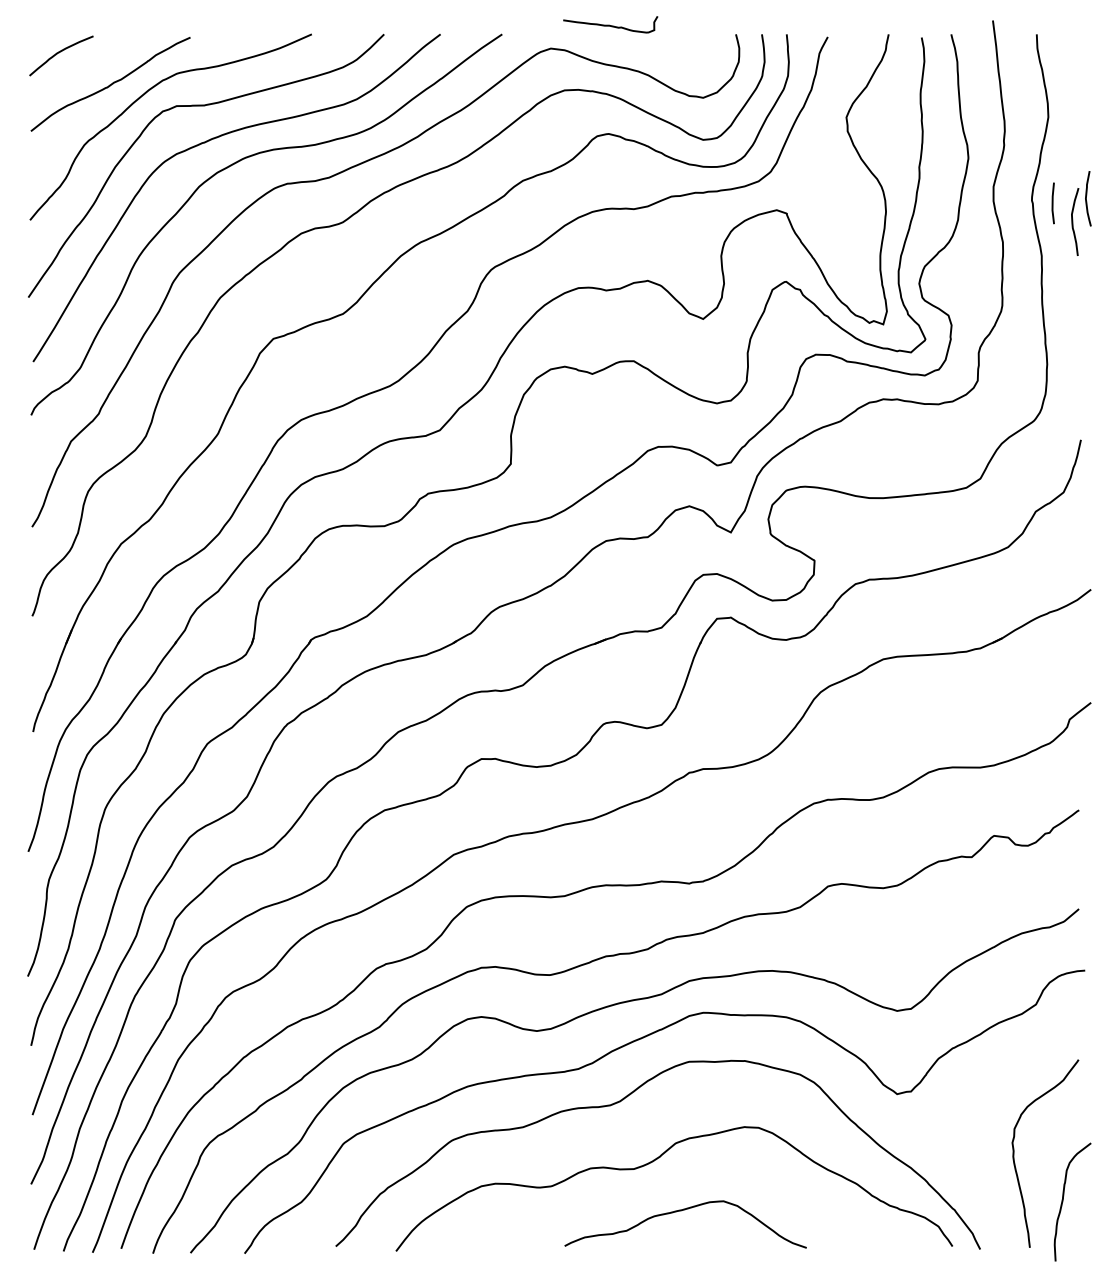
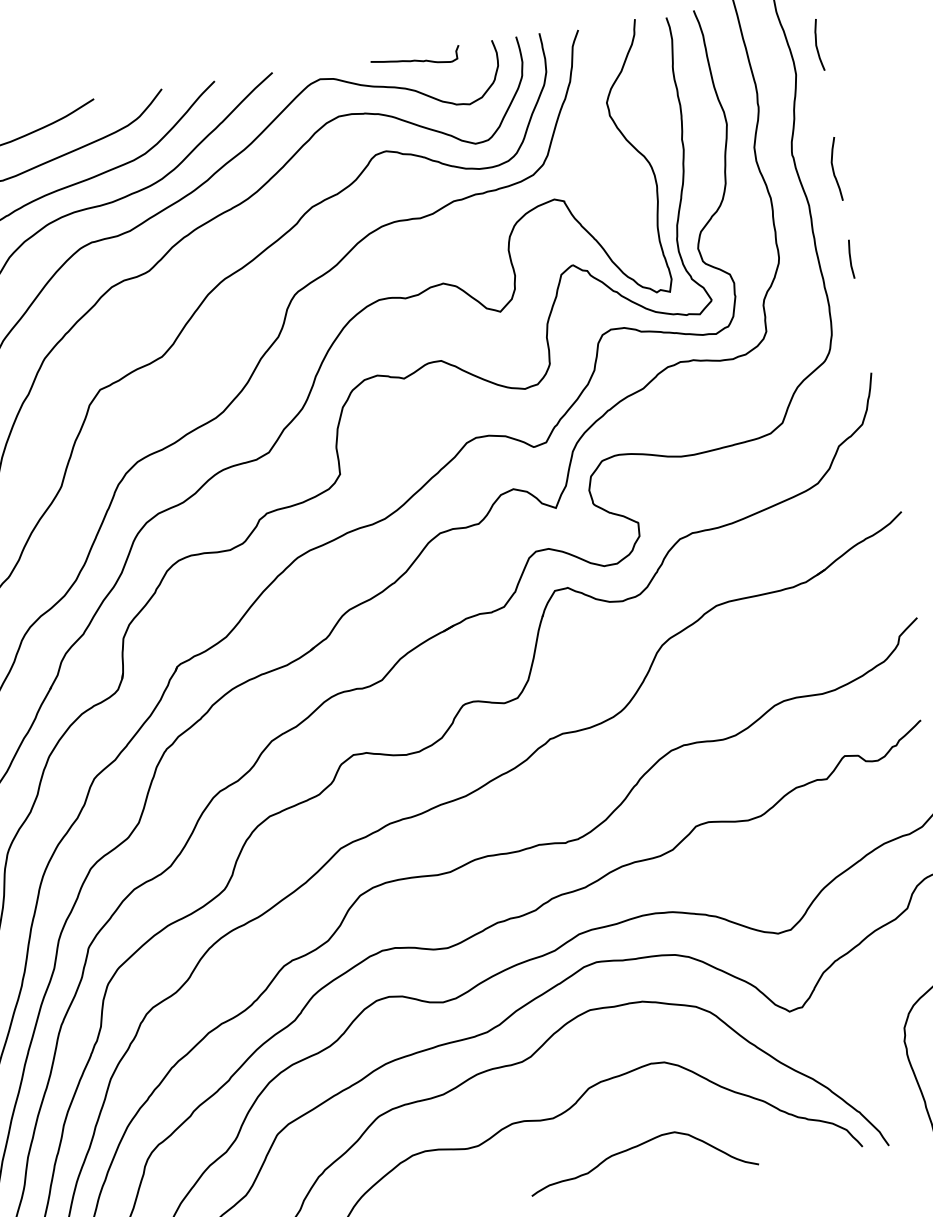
curve: (609, 24) -> (414, 59), moved
curve: (1086, 198) -> (816, 45), moved
line: (1052, 203) -> (850, 259), moved
curve: (681, 1211) -> (636, 1147), moved

